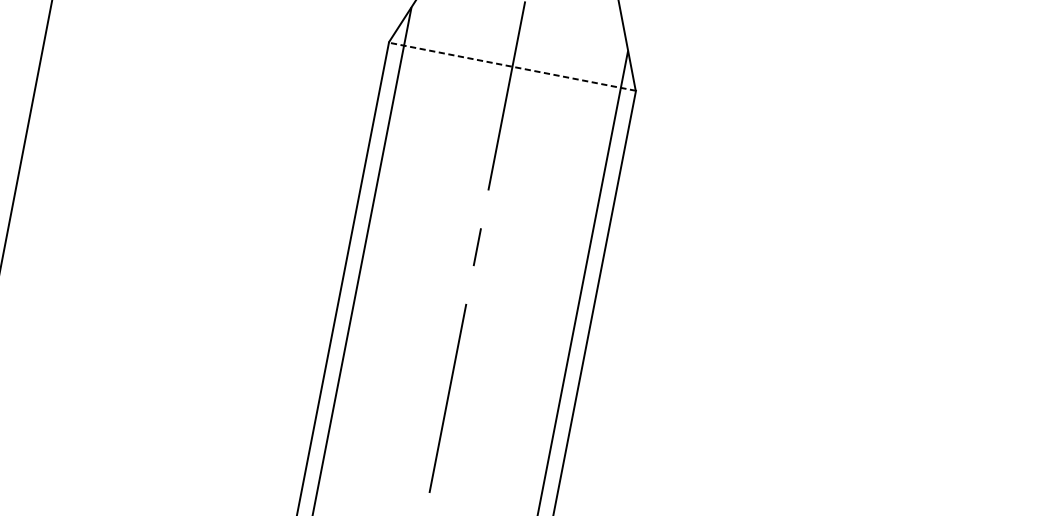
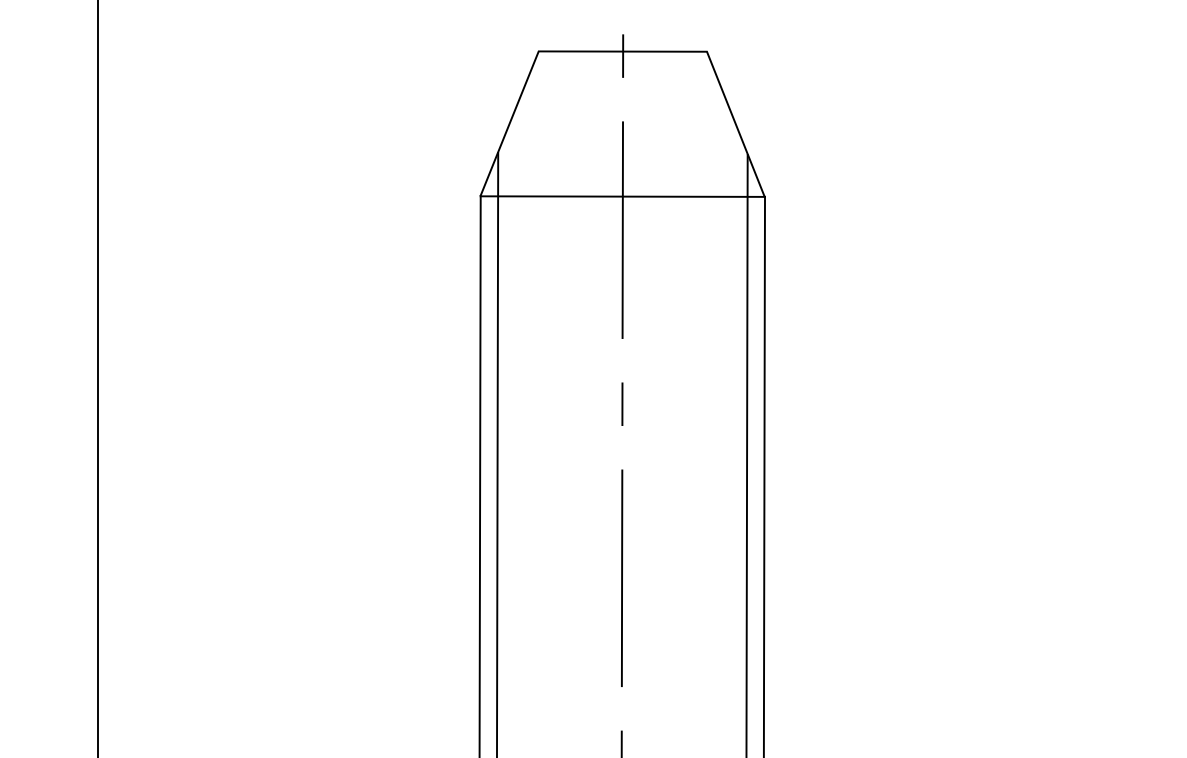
line: (512, 66) -> (622, 196), dashed -> solid

